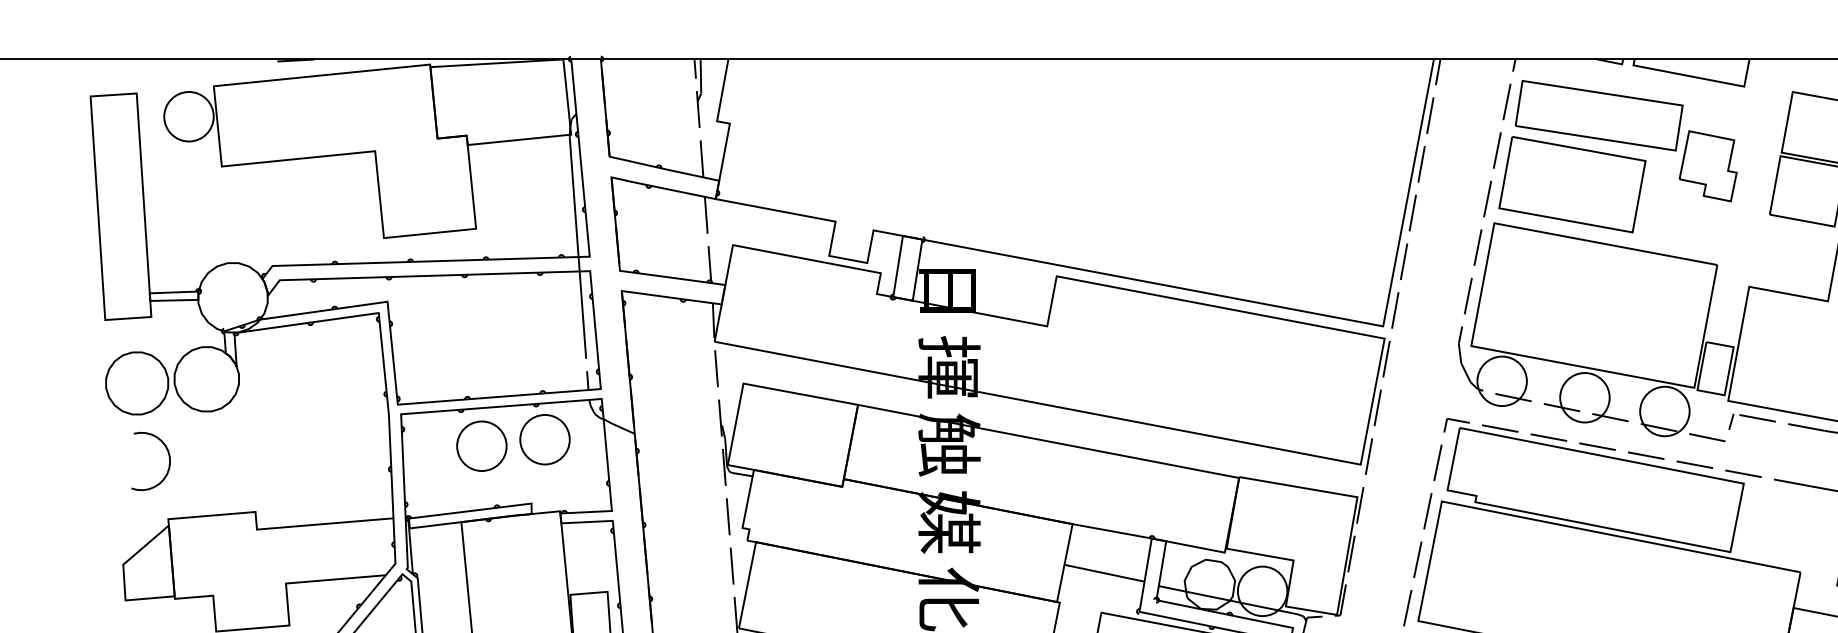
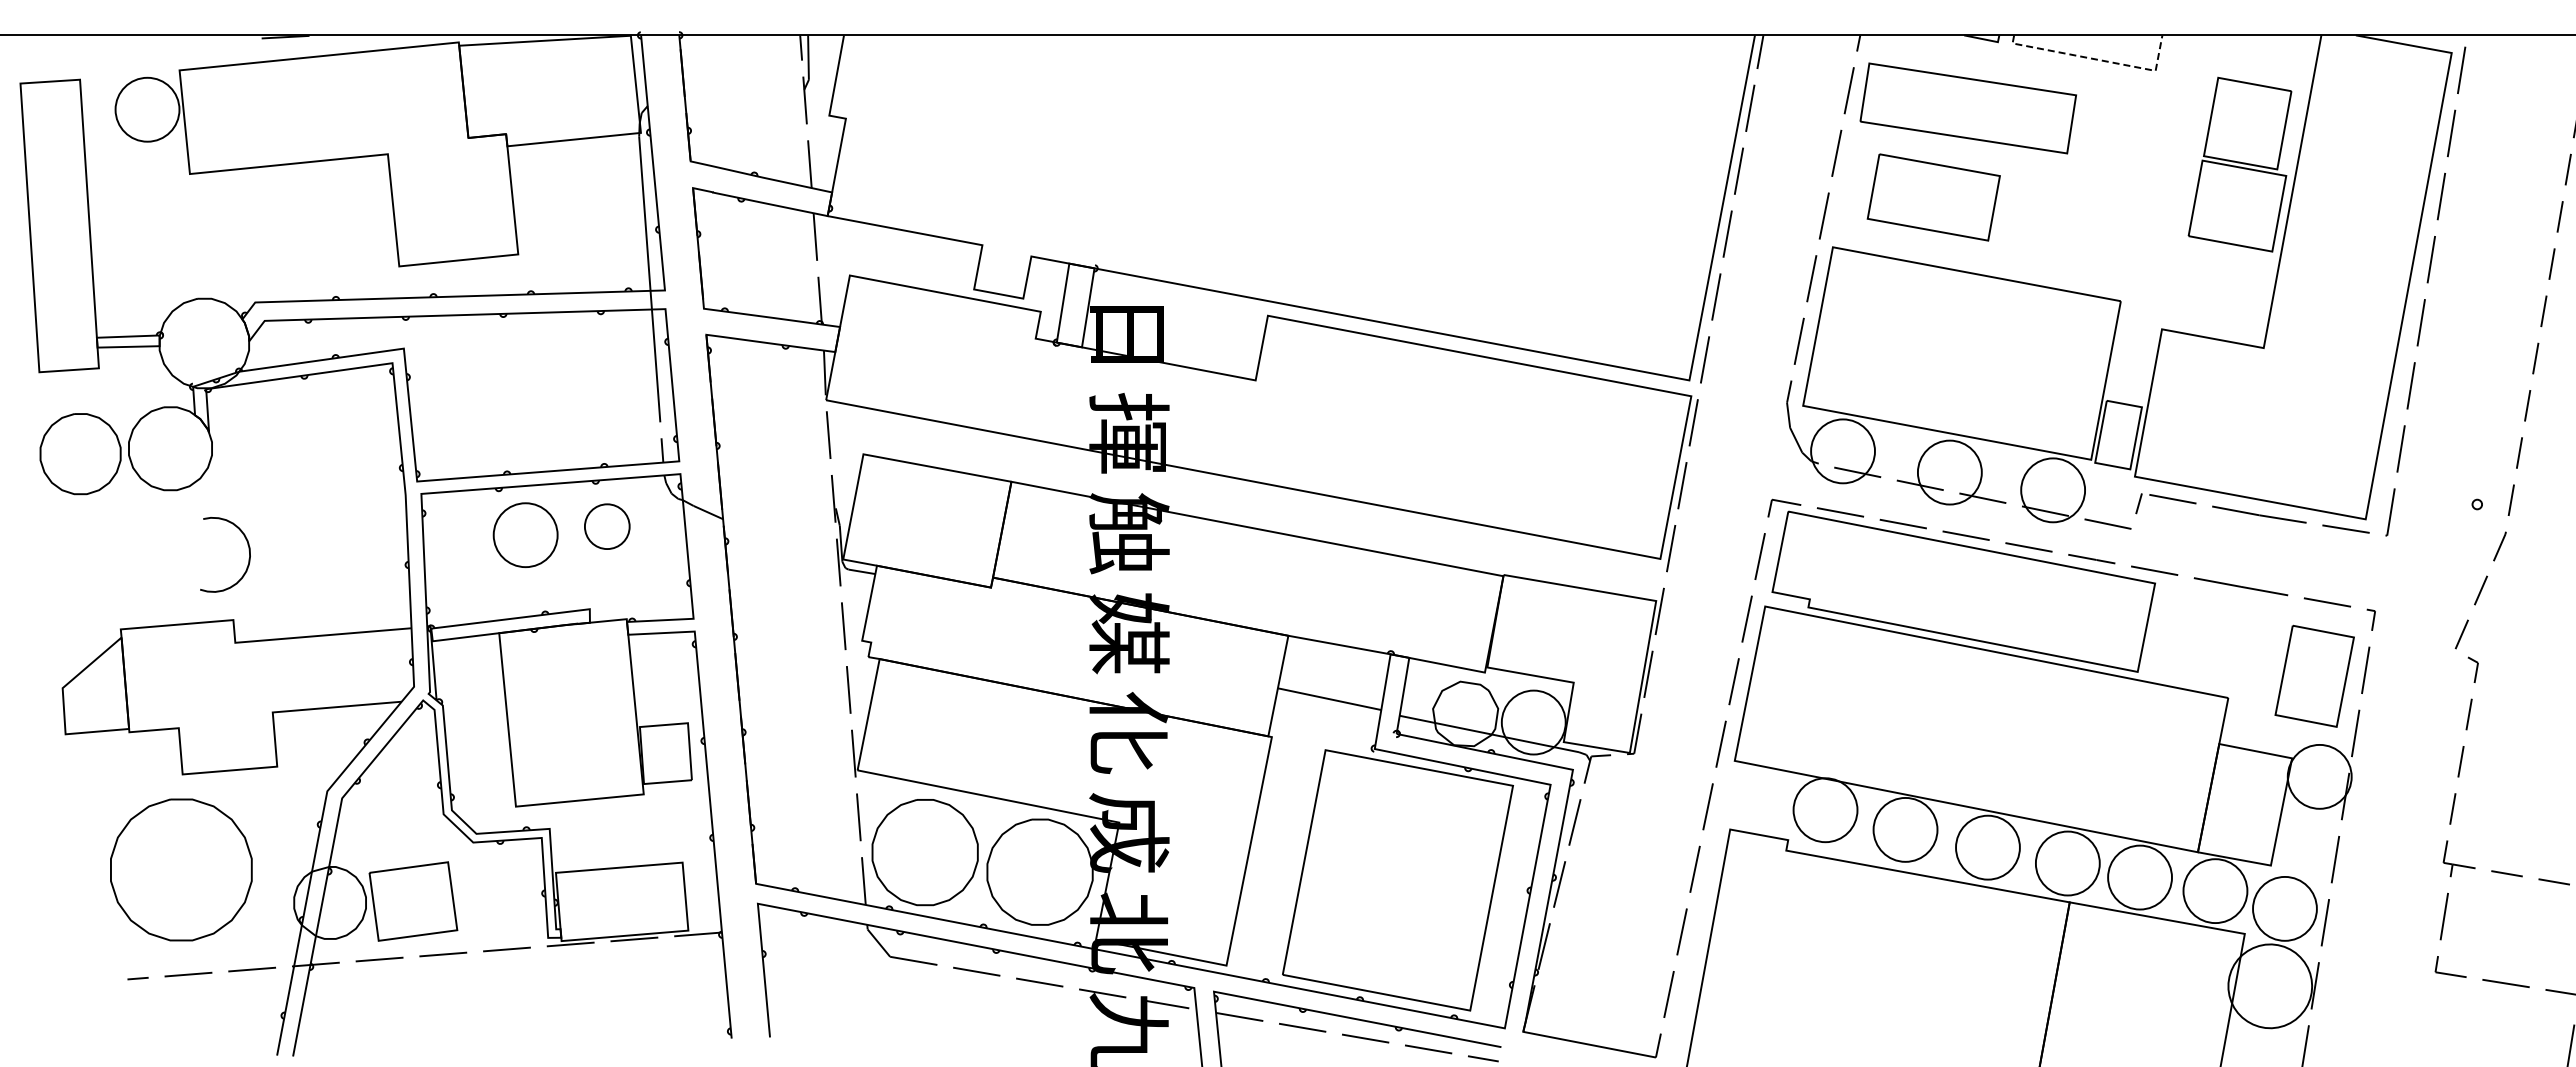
line: (1699, 77) -> (2097, 59), solid -> dashed
part: (1707, 166) -> (2108, 173), removed
part: (1572, 184) -> (1933, 197), size x0.7
part: (545, 439) -> (607, 526), size x0.7
curve: (168, 458) -> (248, 550), moved

